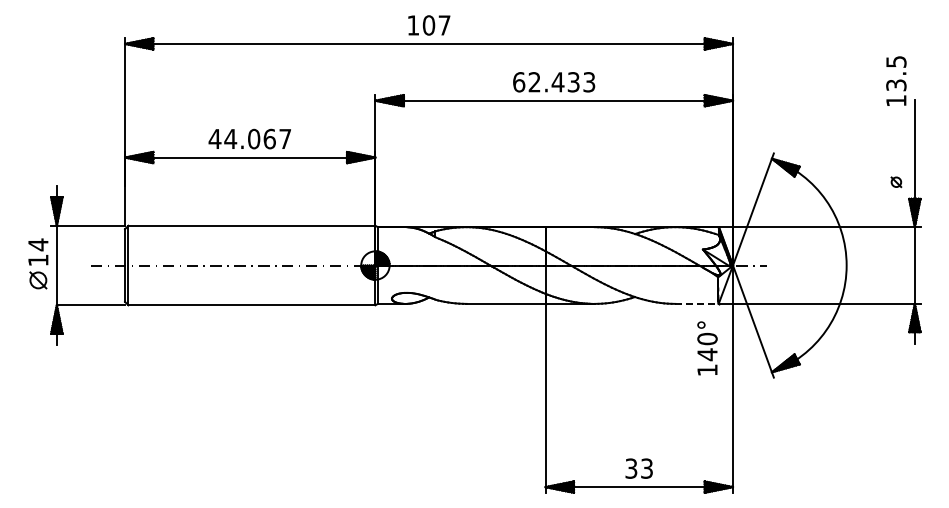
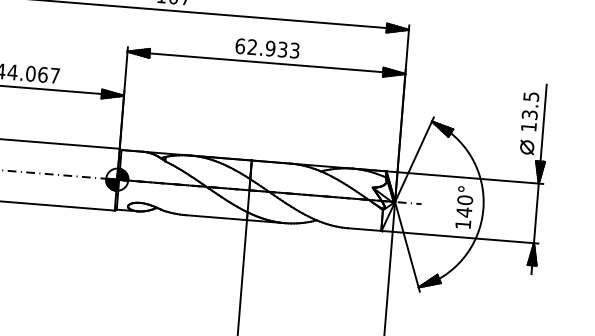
text: (896, 80) -> (530, 111), moved
text: (557, 82) -> (270, 48), 62.433 -> 62.933
part: (896, 182) -> (527, 147), size x1.67
line: (697, 303) -> (365, 229), dashed -> solid
text: (707, 348) -> (464, 207), moved

